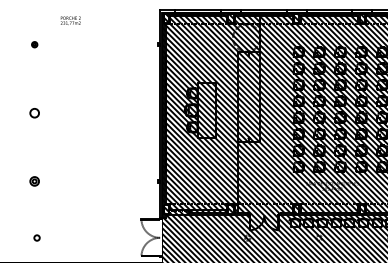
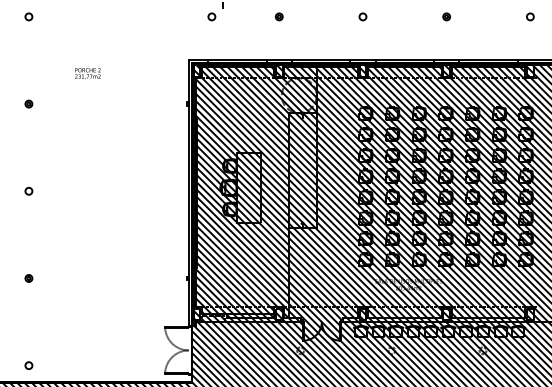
text: (70, 20) -> (87, 73), moved
circle: (34, 112) -> (28, 190), size x0.62
part: (34, 181) -> (28, 278), size x0.62
circle: (36, 237) -> (28, 365), moved

